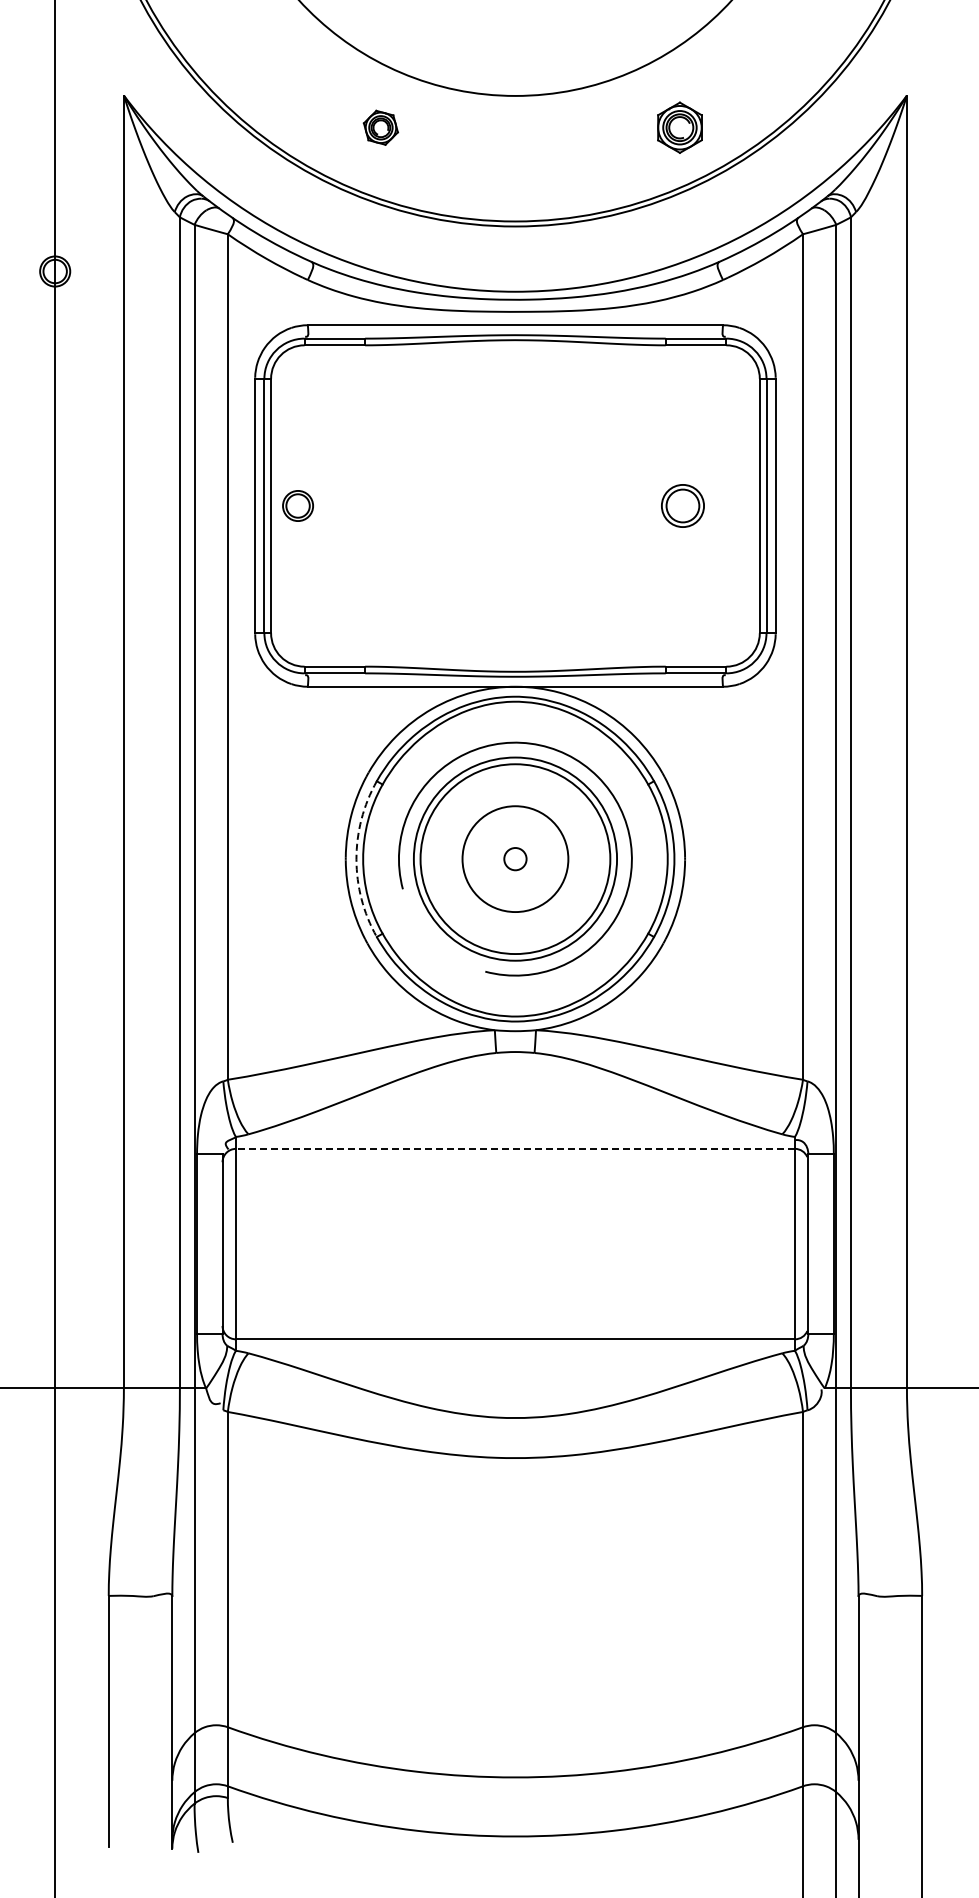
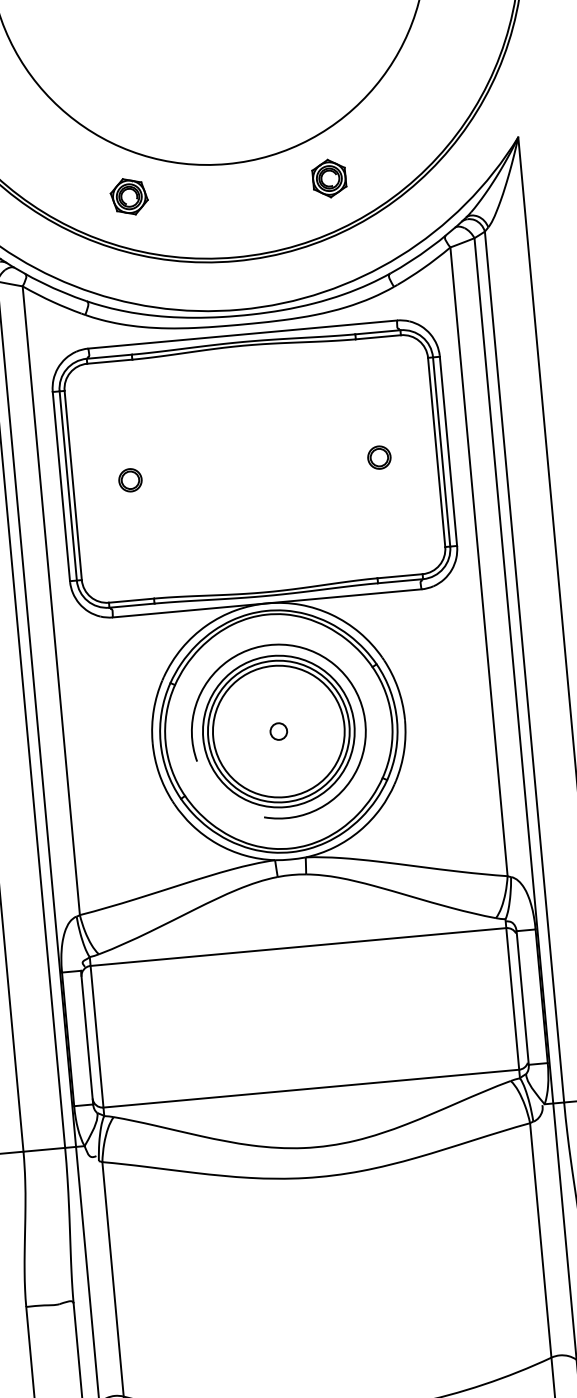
part: (380, 127) -> (128, 196), size x1.43
part: (679, 127) -> (329, 178), moved
part: (297, 505) -> (130, 479), moved
part: (682, 505) -> (379, 457), size x0.71
circle: (515, 858) -> (278, 731), size x1.67
arc: (356, 859) -> (160, 742), dashed -> solid
line: (515, 1148) -> (298, 946), dashed -> solid

